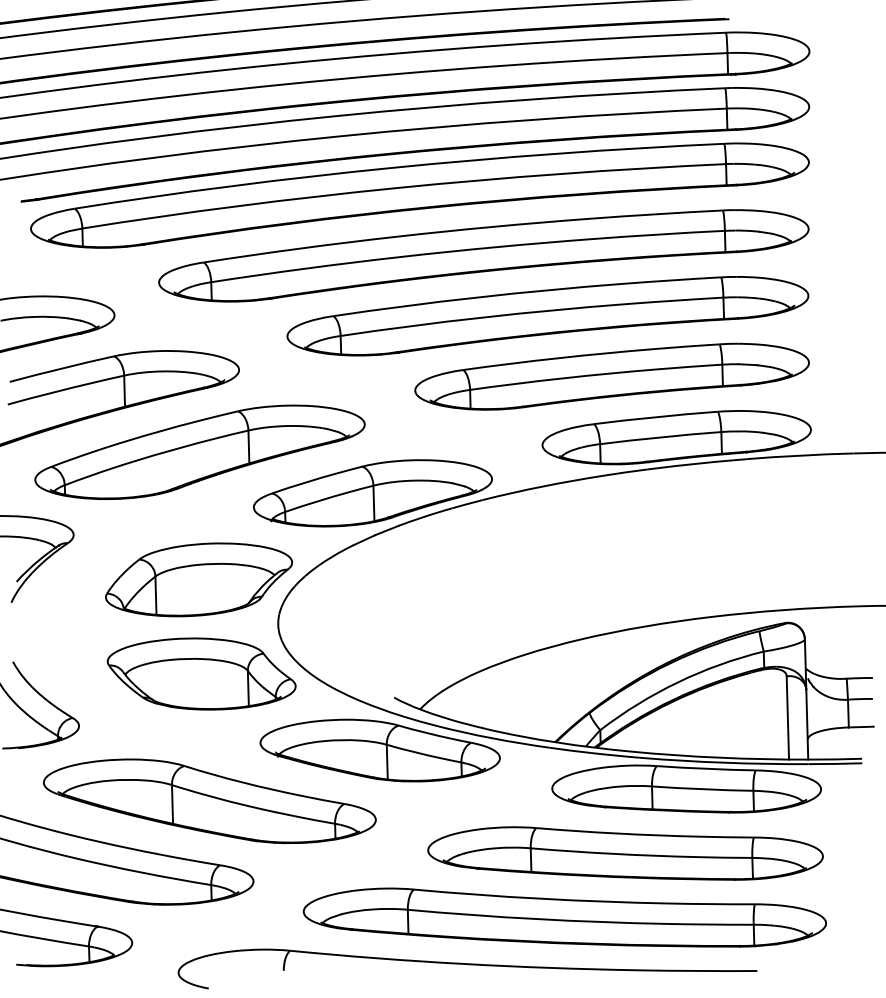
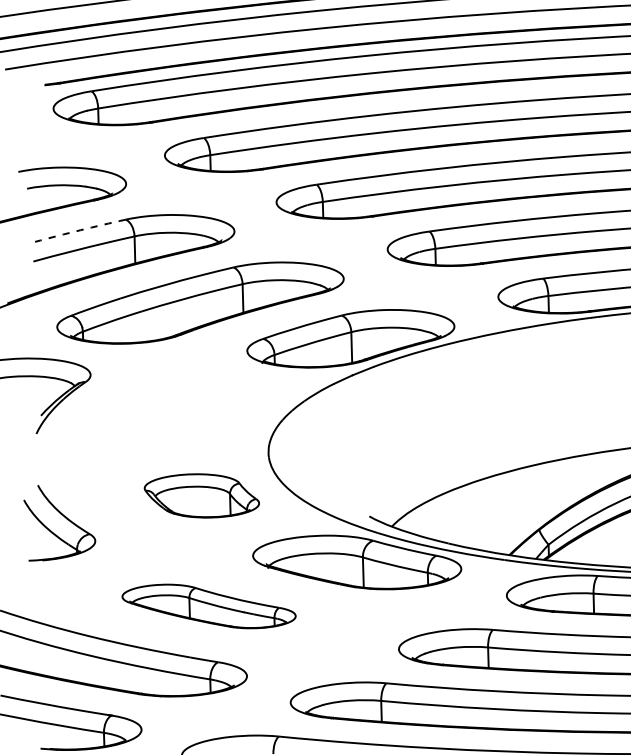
arc: (61, 368) -> (80, 230), solid -> dashed
part: (199, 579) -> (200, 413), removed
part: (201, 673) -> (201, 495), size x0.7
part: (209, 800) -> (208, 605), size x0.6

